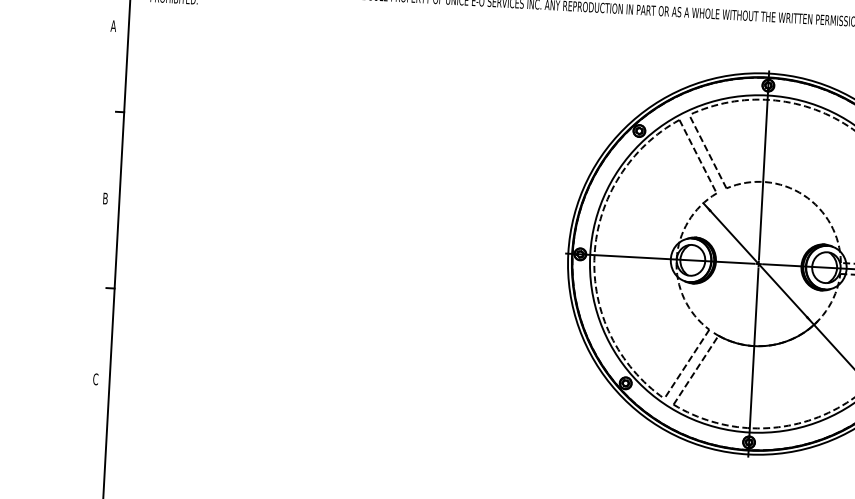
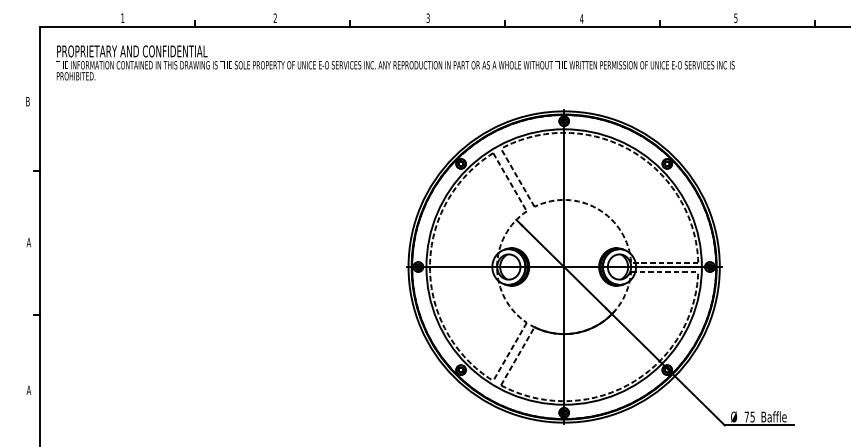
text: (113, 25) -> (27, 101), A -> B
text: (104, 198) -> (28, 242), B -> A
text: (95, 379) -> (28, 390), C -> A

